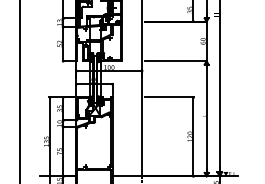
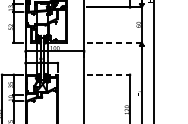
line: (176, 61) -> (114, 42), solid -> dashed
line: (169, 97) -> (108, 74), solid -> dashed

